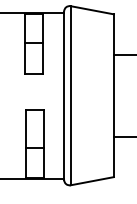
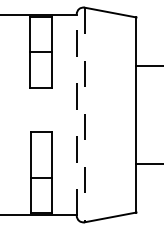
line: (63, 95) -> (76, 114), solid -> dashed
line: (70, 96) -> (84, 115), solid -> dashed

